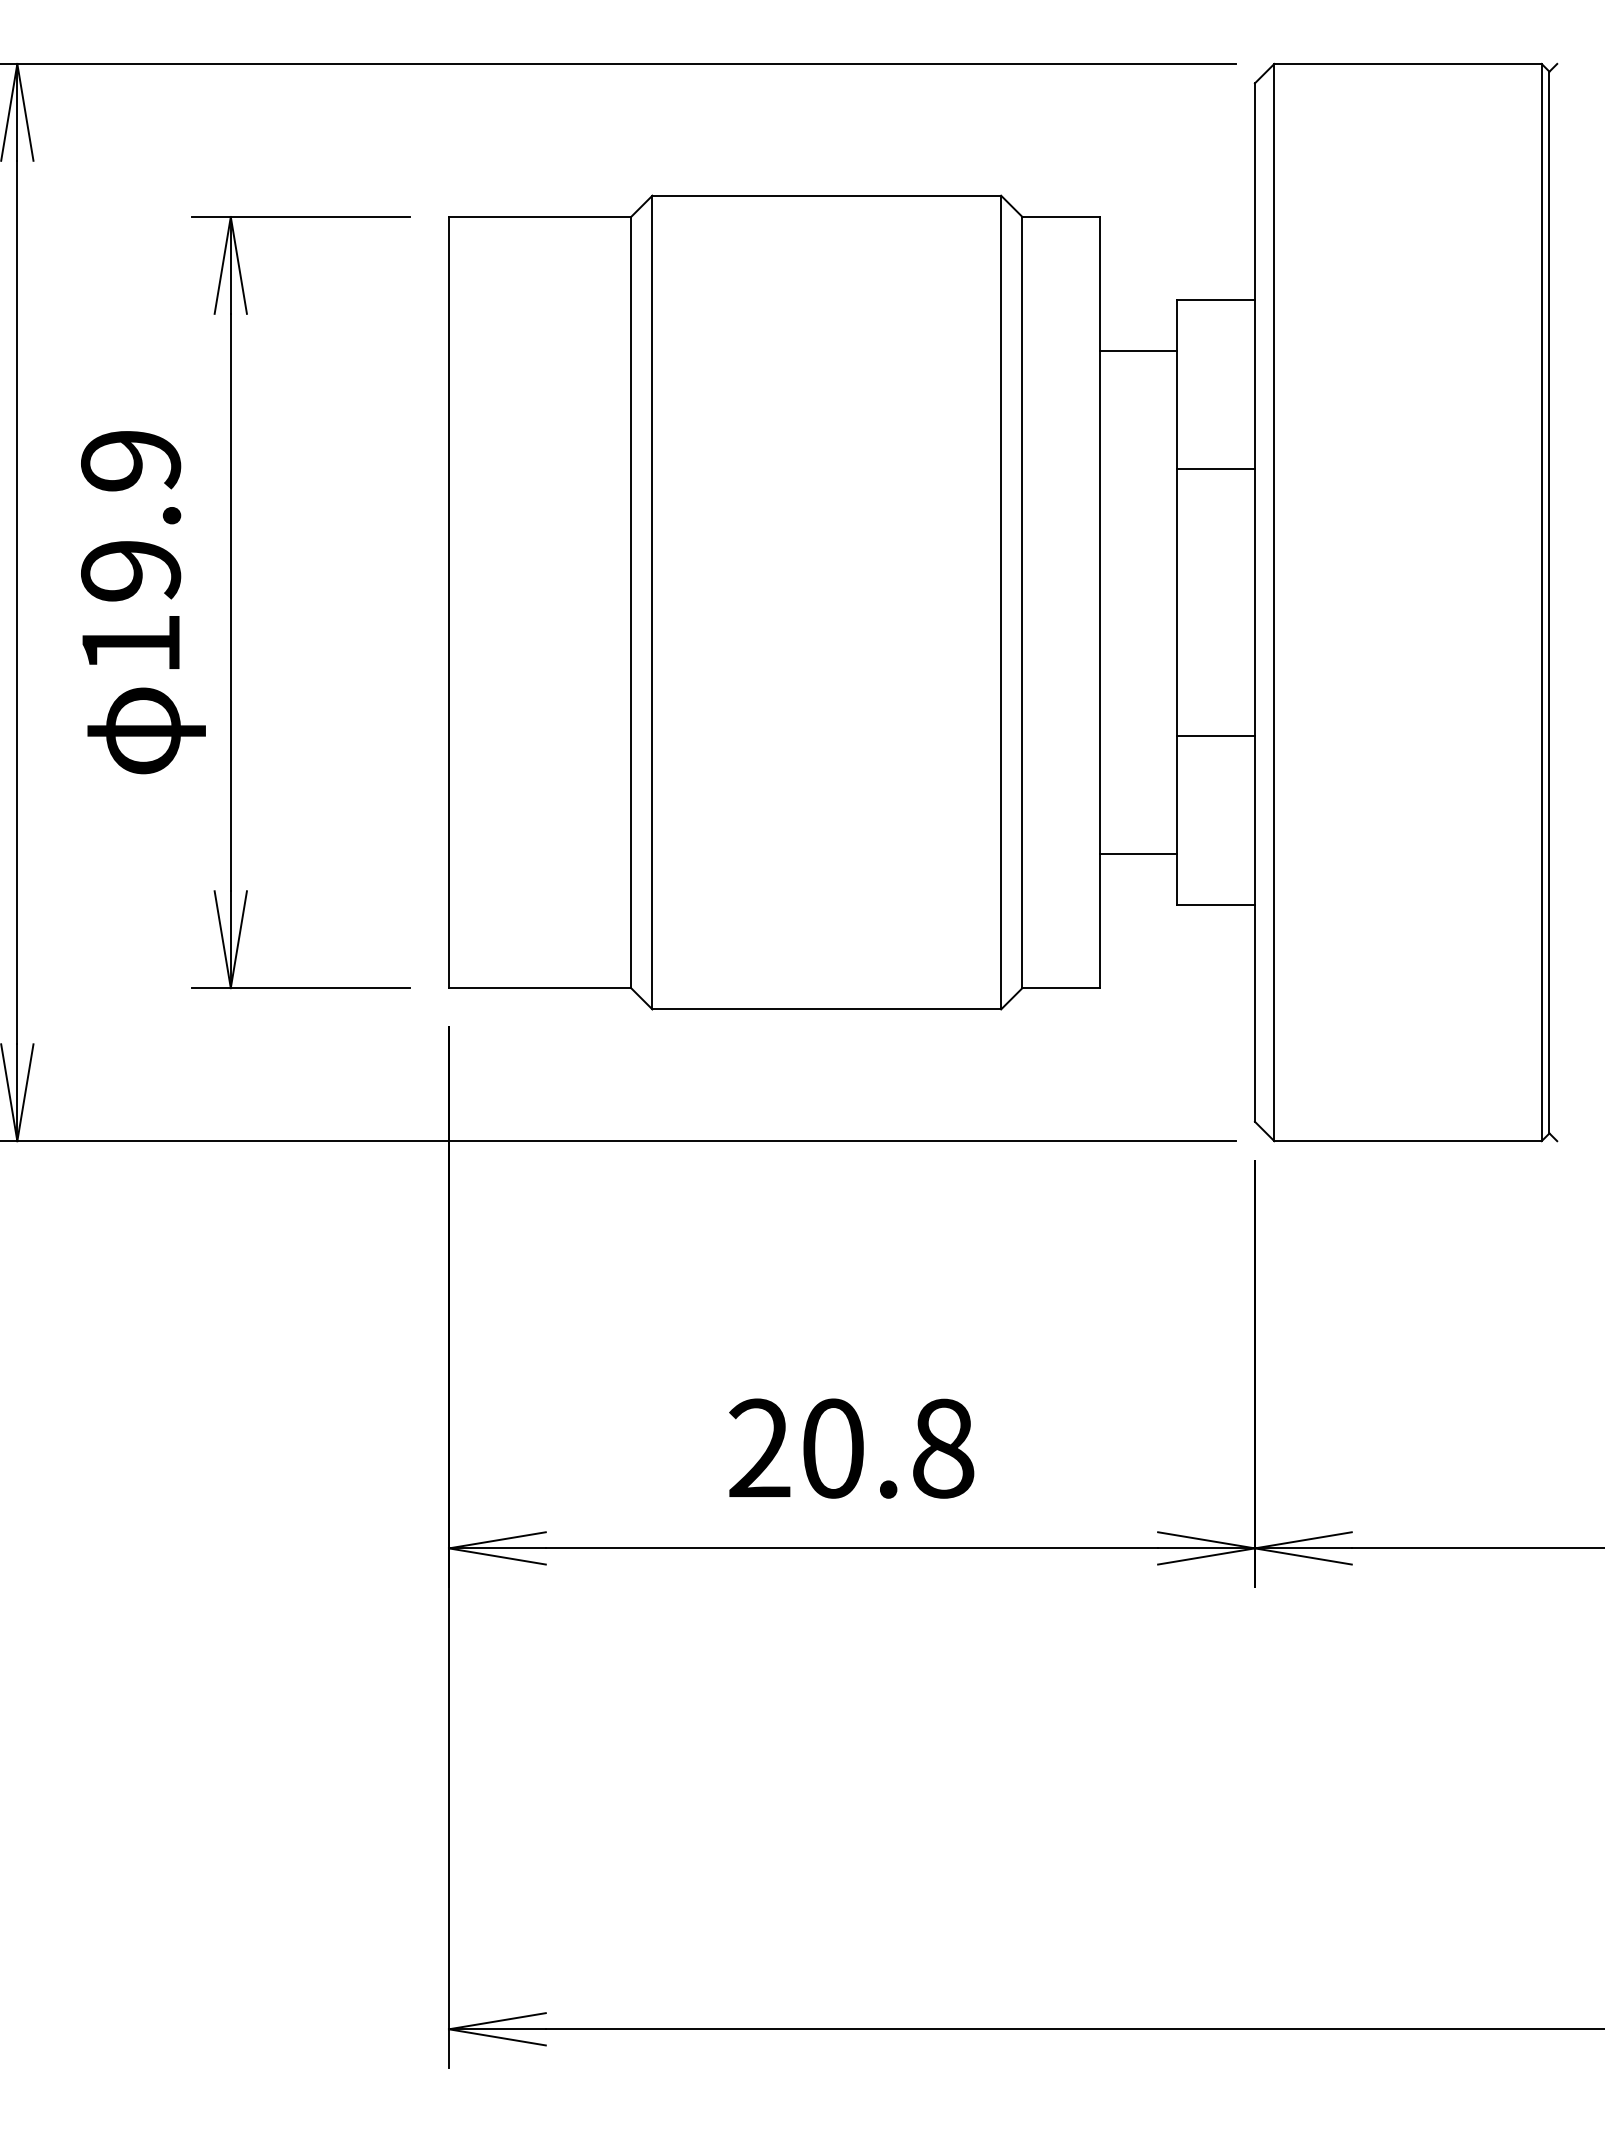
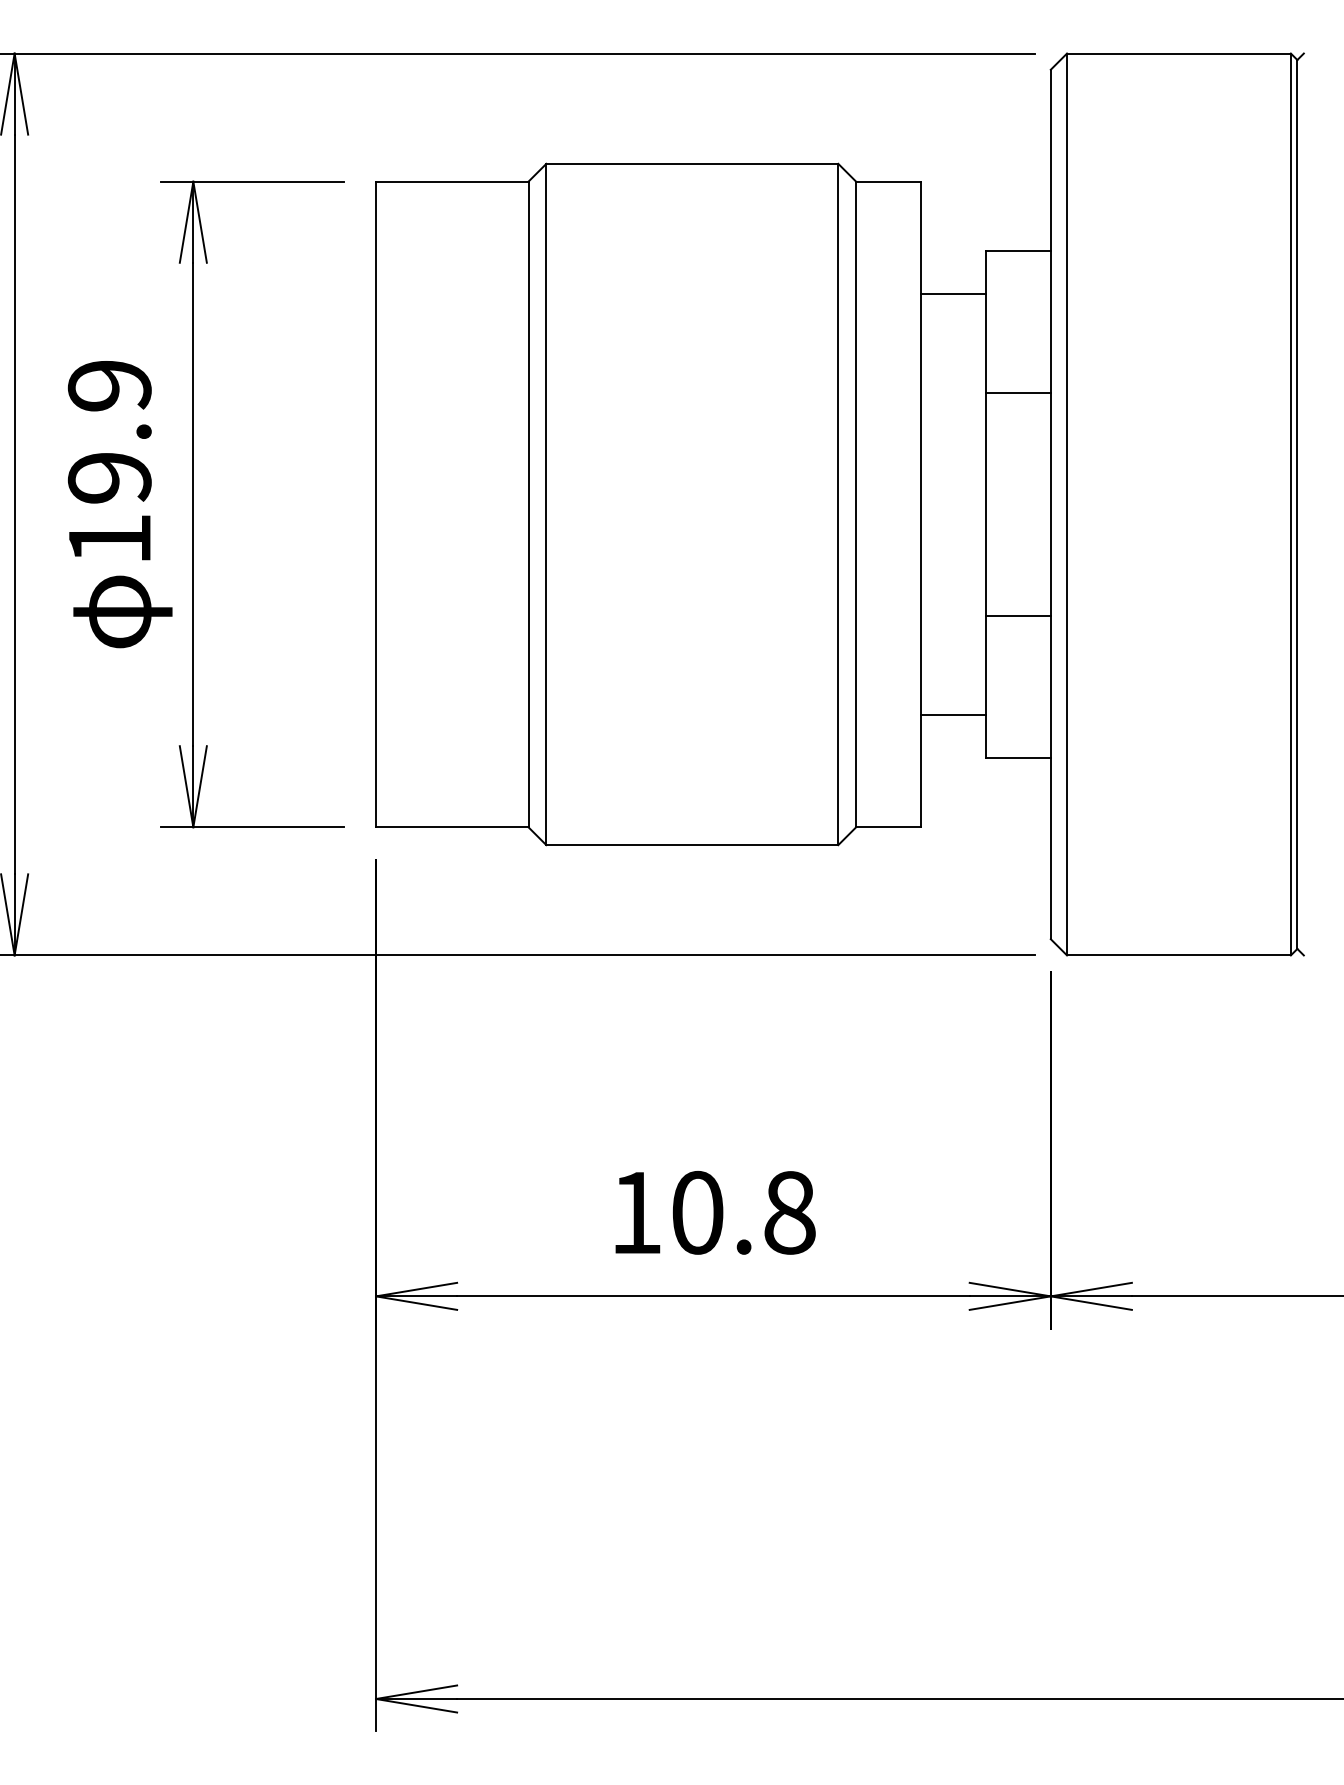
text: (758, 1447) -> (635, 1211), 20.8 -> 10.8

